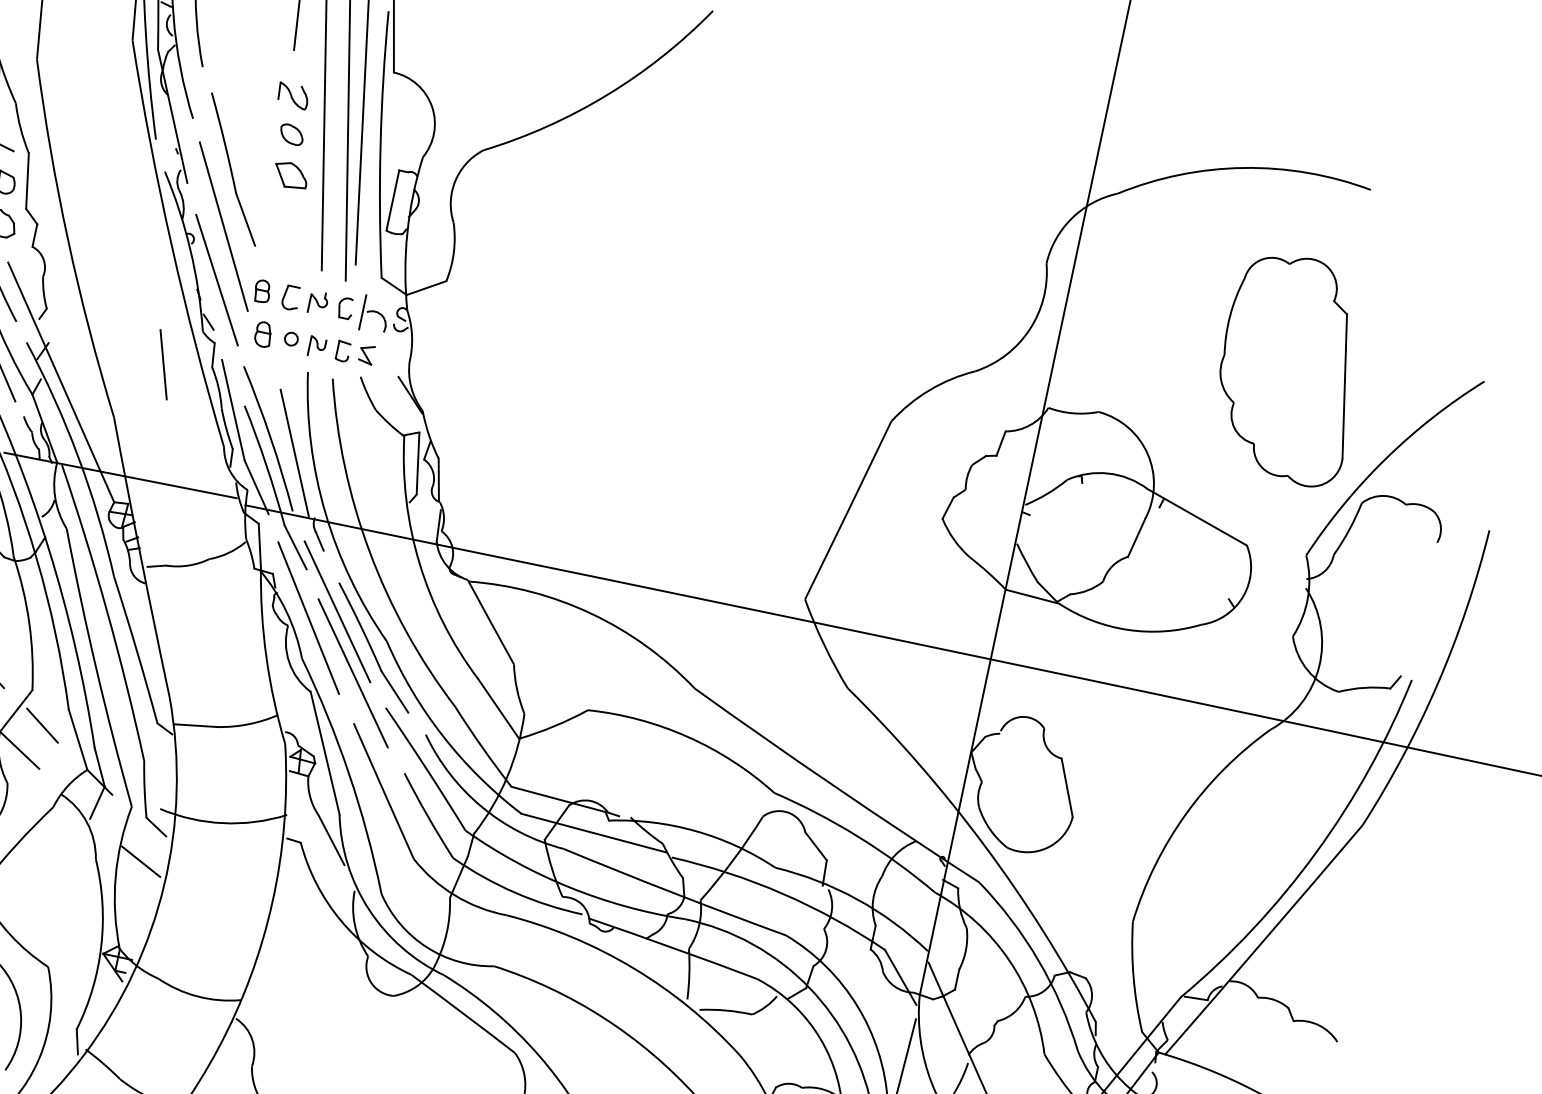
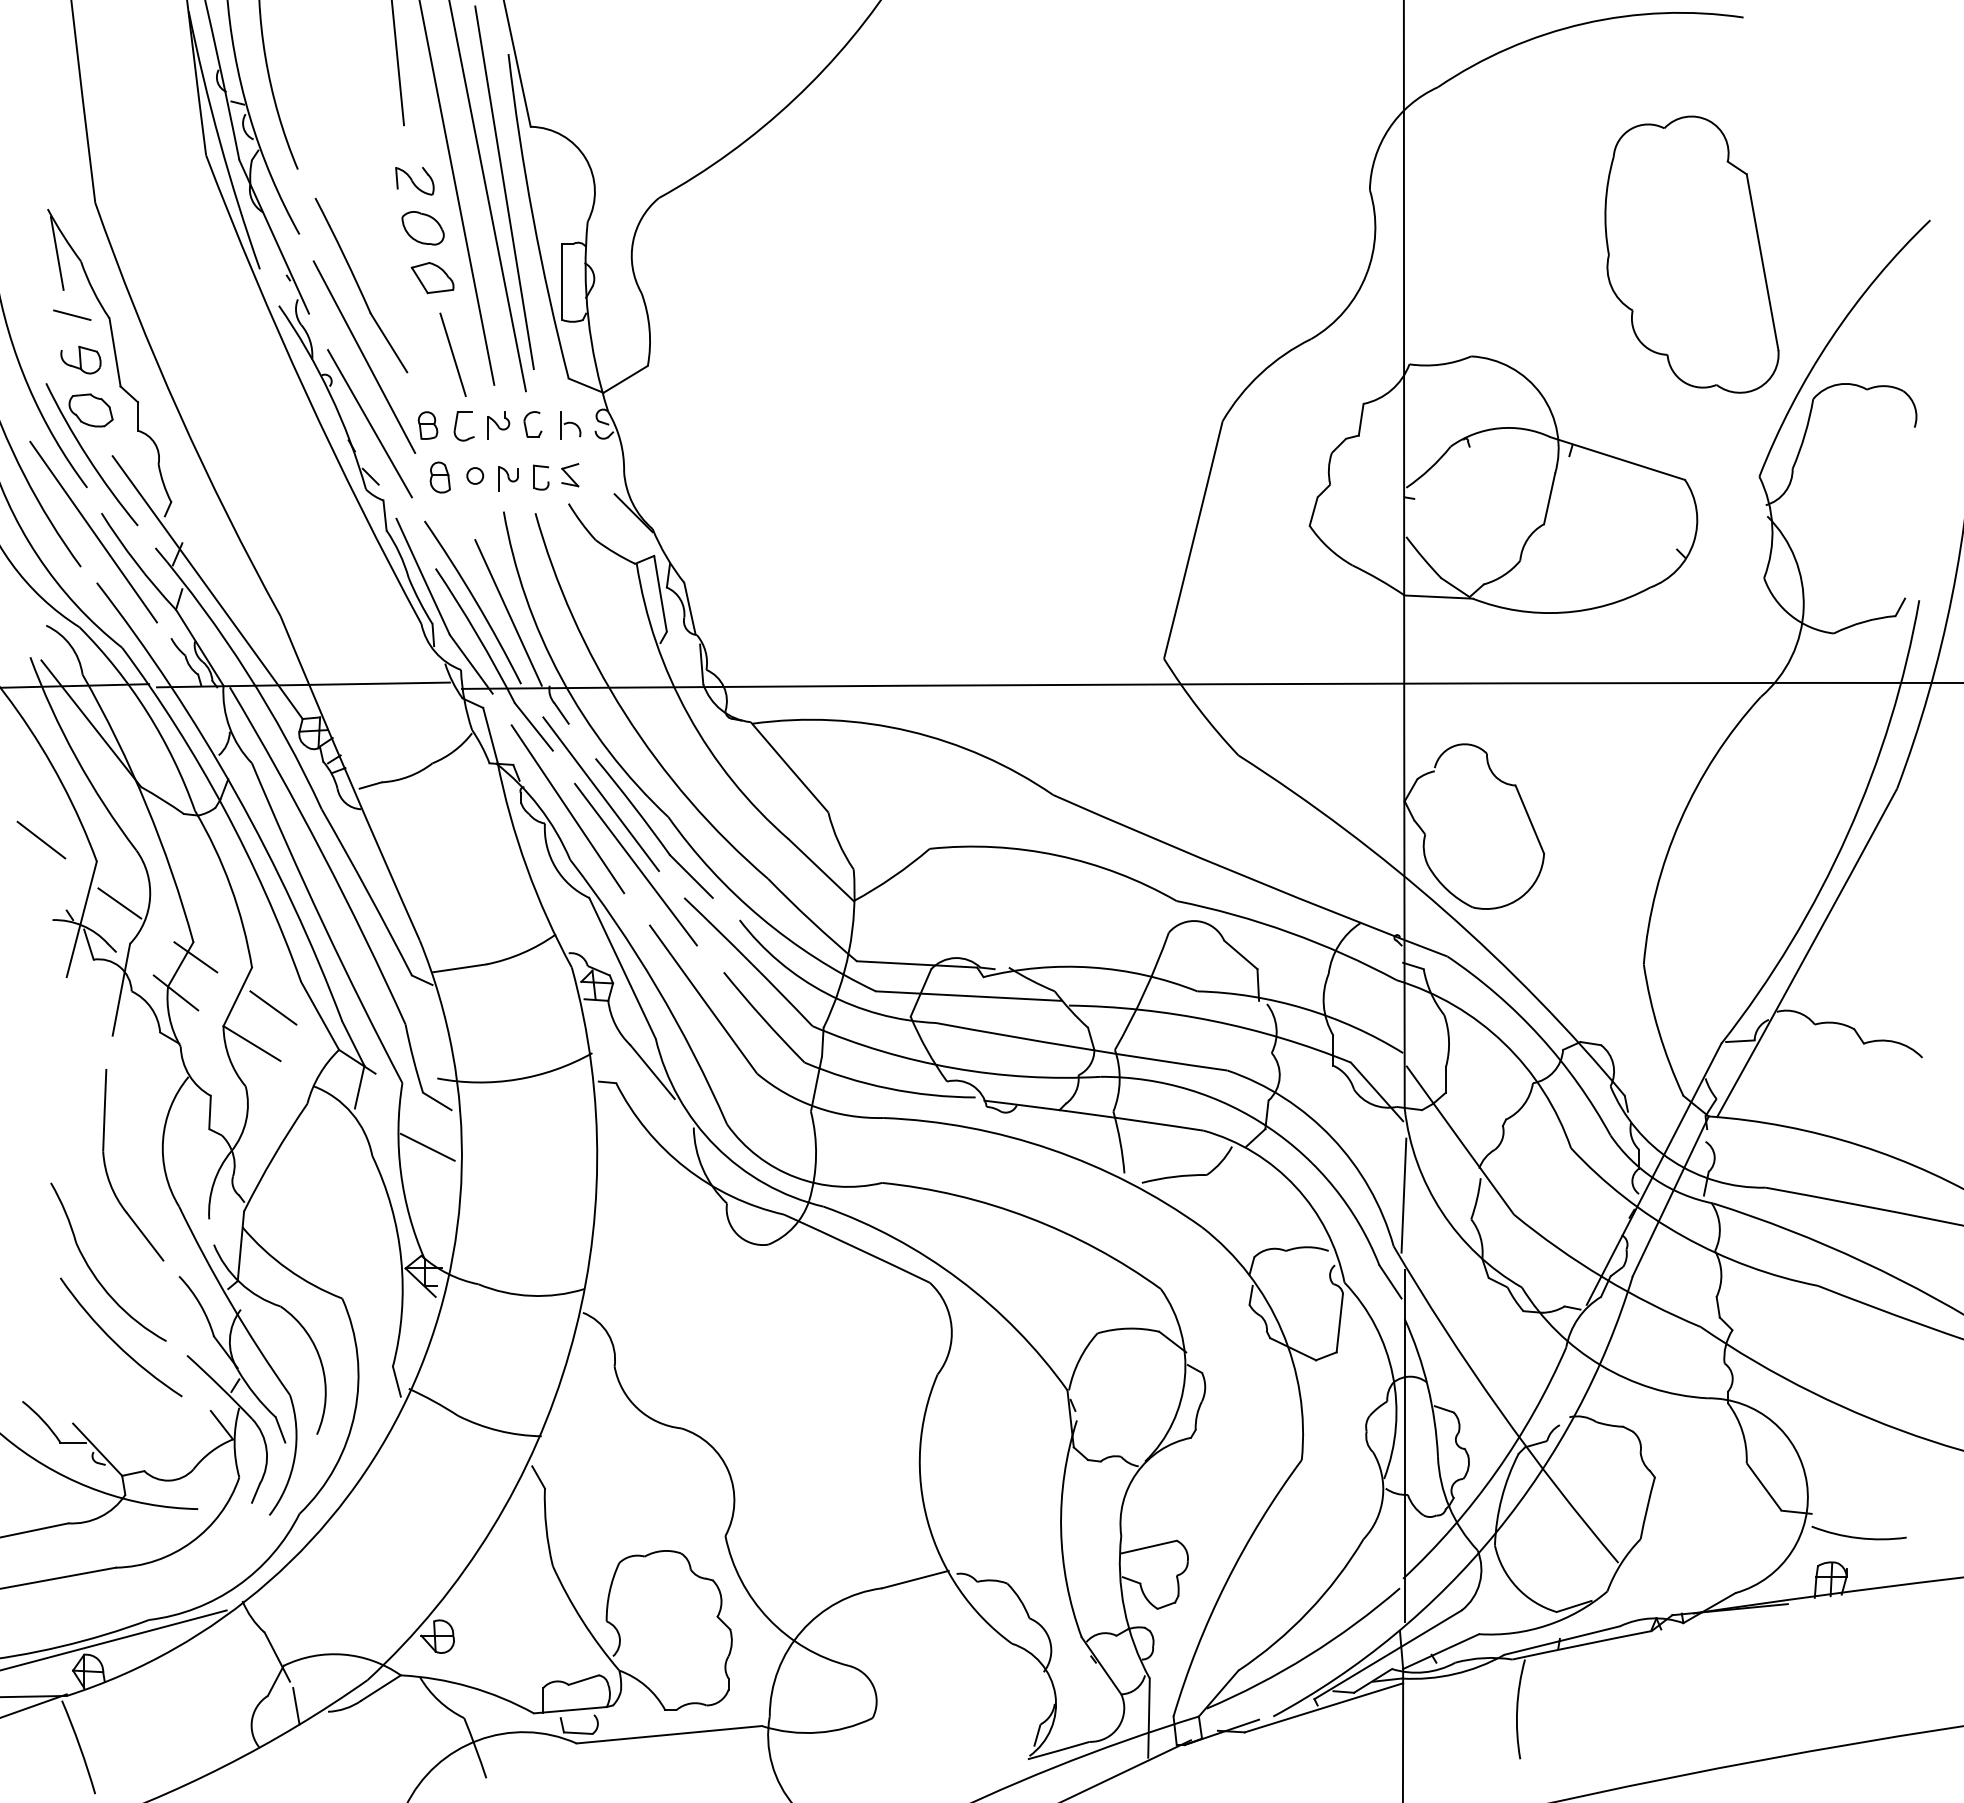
part: (291, 134) -> (422, 228), size x1.43
part: (375, 315) -> (570, 425), size x0.62
line: (163, 364) -> (452, 354), moved

